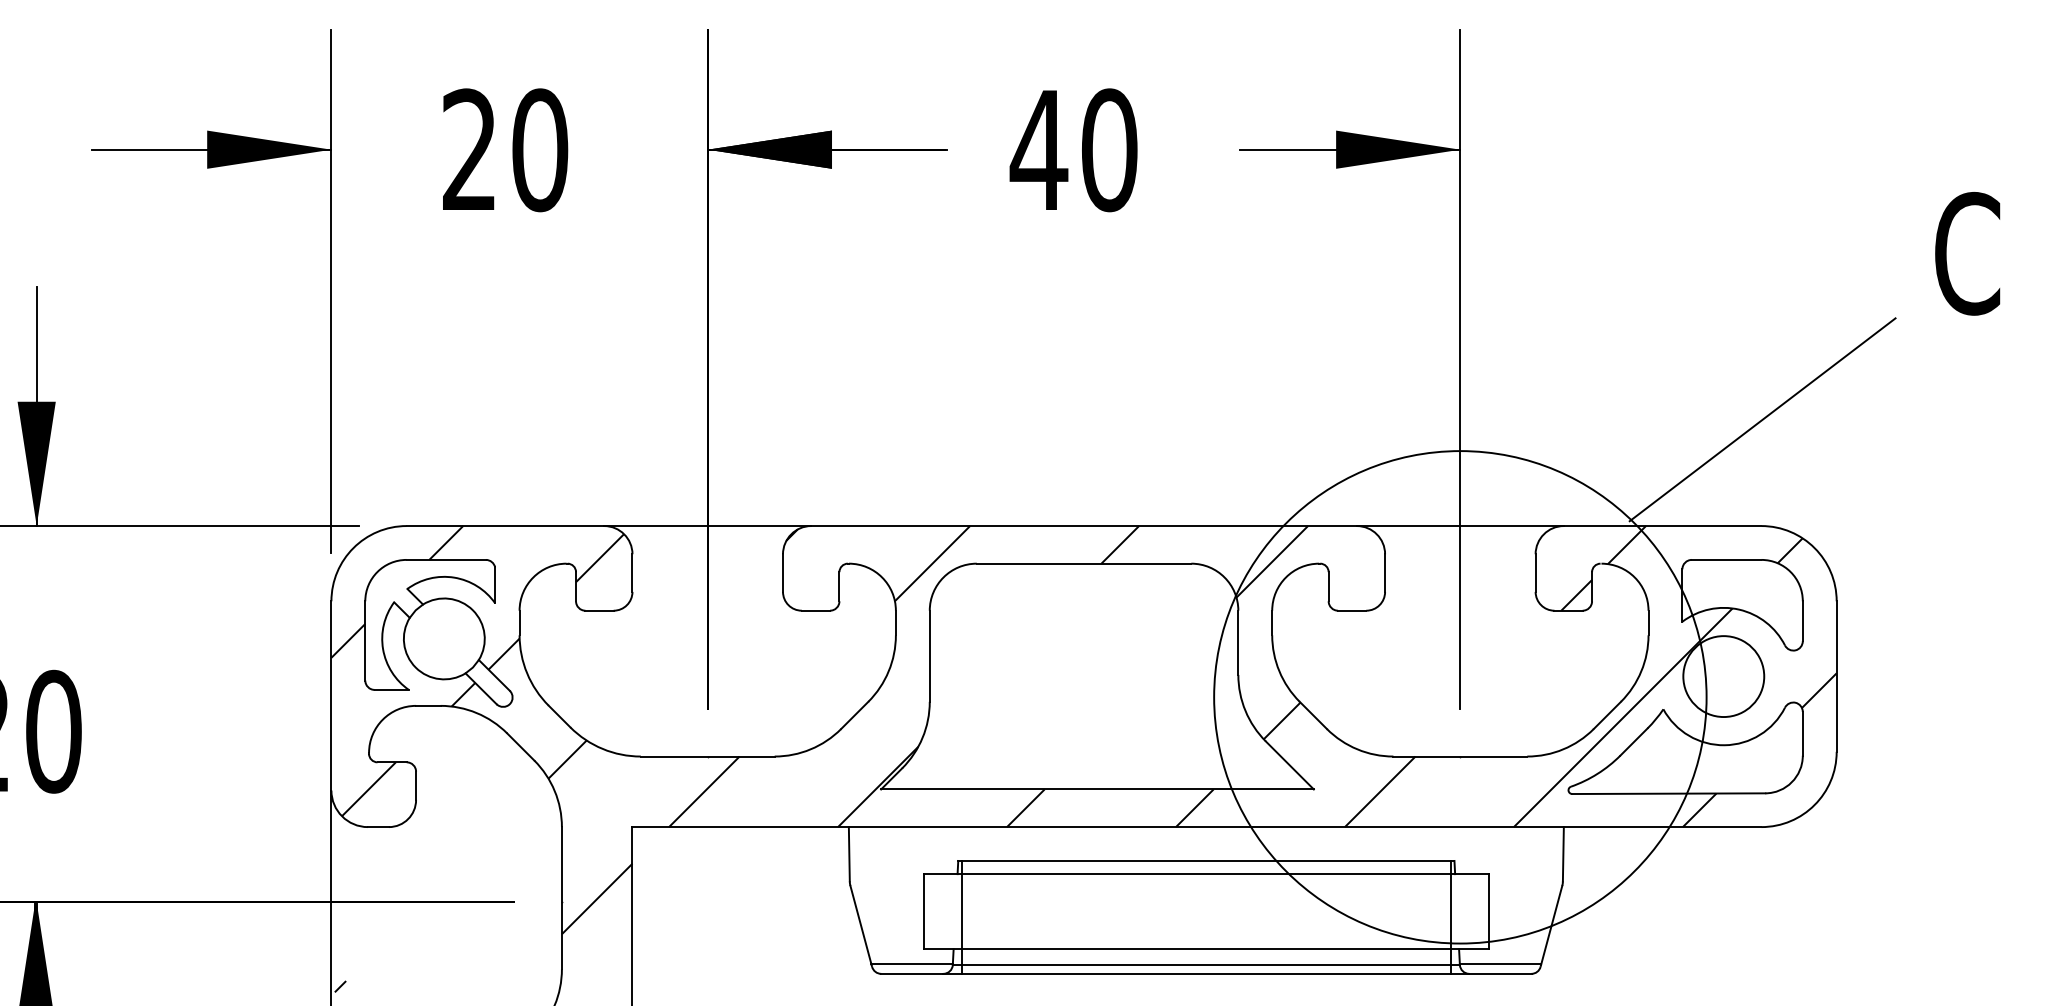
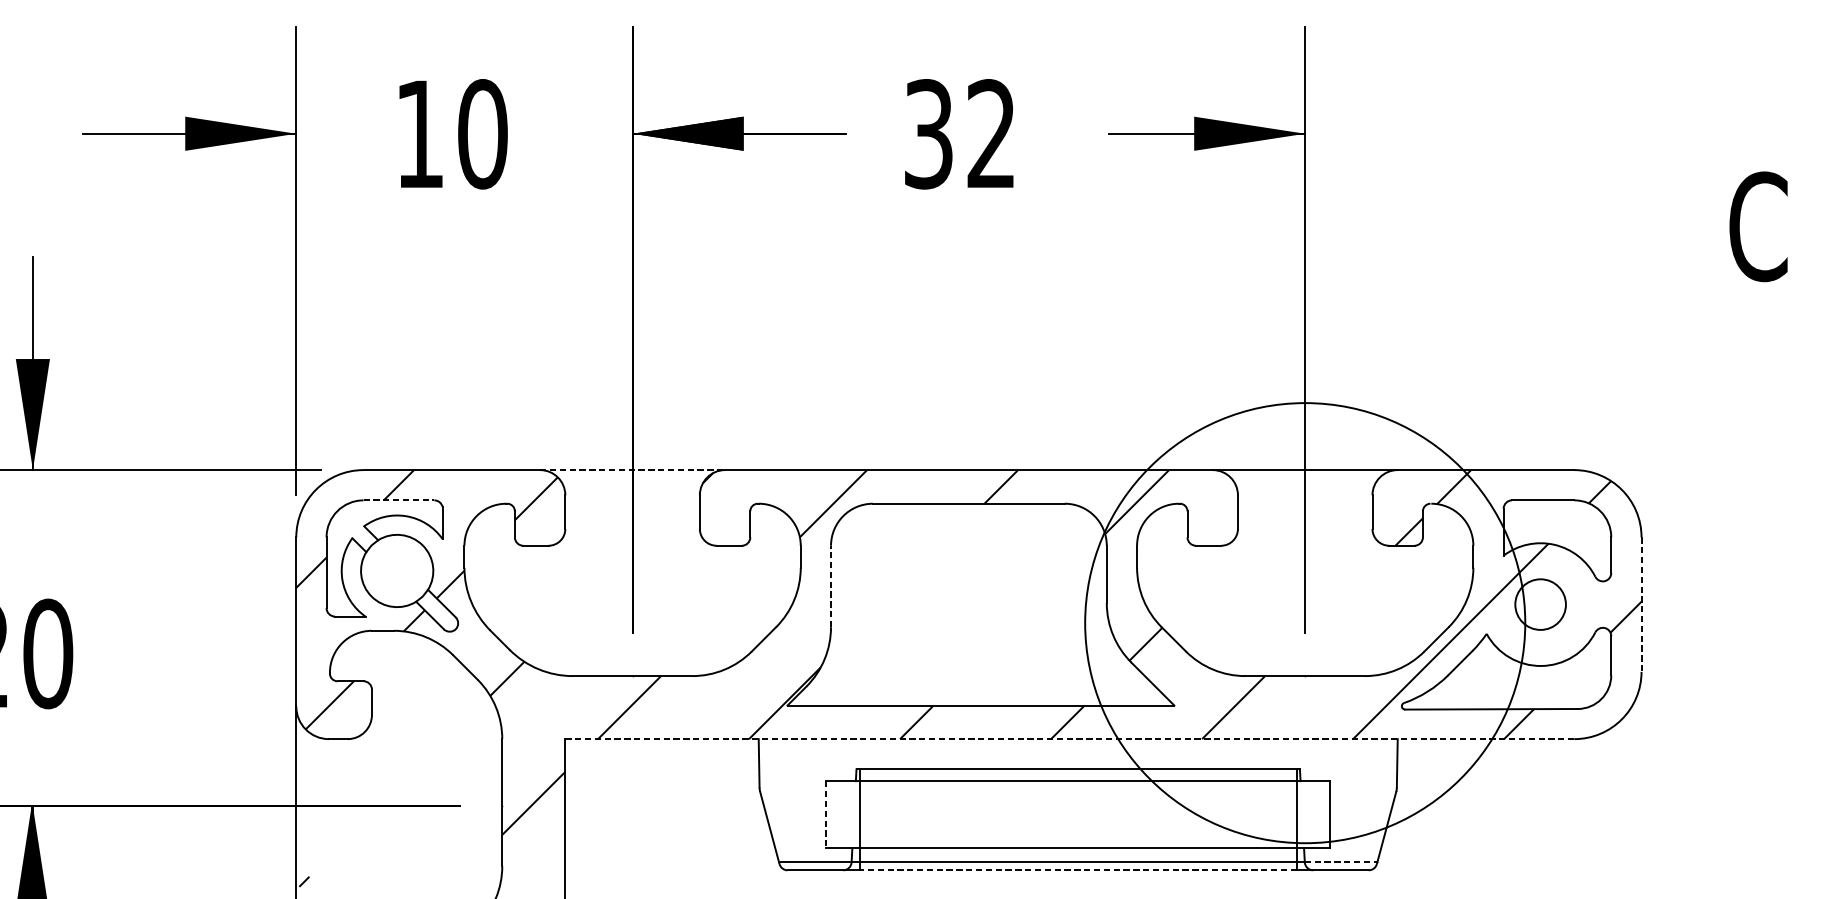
text: (468, 148) -> (418, 132), 20 -> 10
text: (1073, 150) -> (959, 134), 40 -> 32
line: (1762, 419) -> (1575, 374), removed
line: (708, 526) -> (633, 470), solid -> dashed
line: (446, 559) -> (399, 499), solid -> dashed
line: (929, 656) -> (830, 586), solid -> dashed
circle: (1723, 676) -> (1540, 604), size x0.7
line: (1836, 677) -> (1641, 605), solid -> dashed
line: (1196, 827) -> (1069, 739), solid -> dashed
line: (924, 911) -> (826, 814), solid -> dashed
line: (1500, 964) -> (1341, 861), solid -> dashed
line: (1206, 973) -> (1078, 869), solid -> dashed

